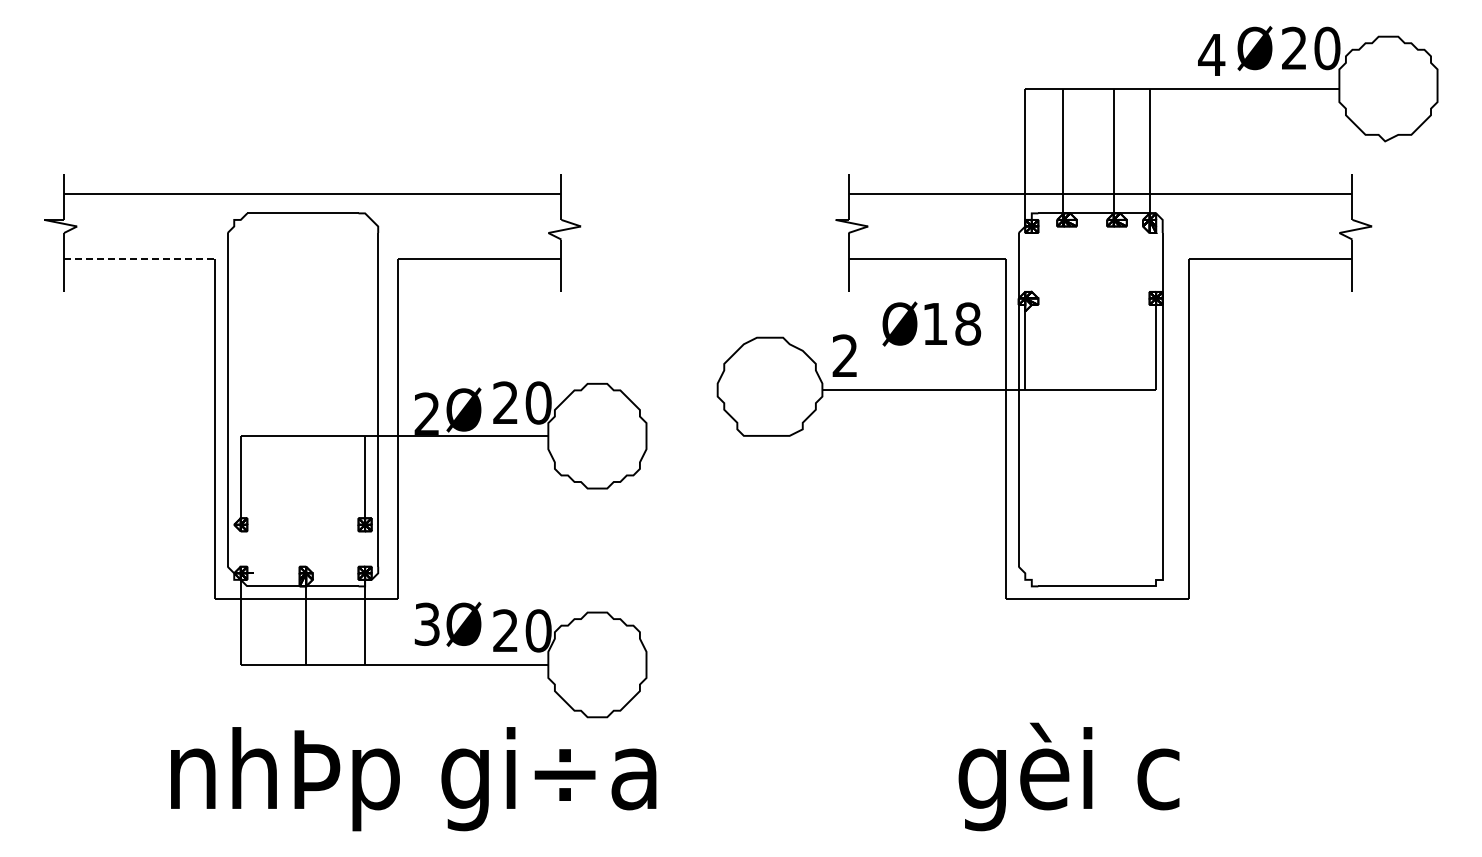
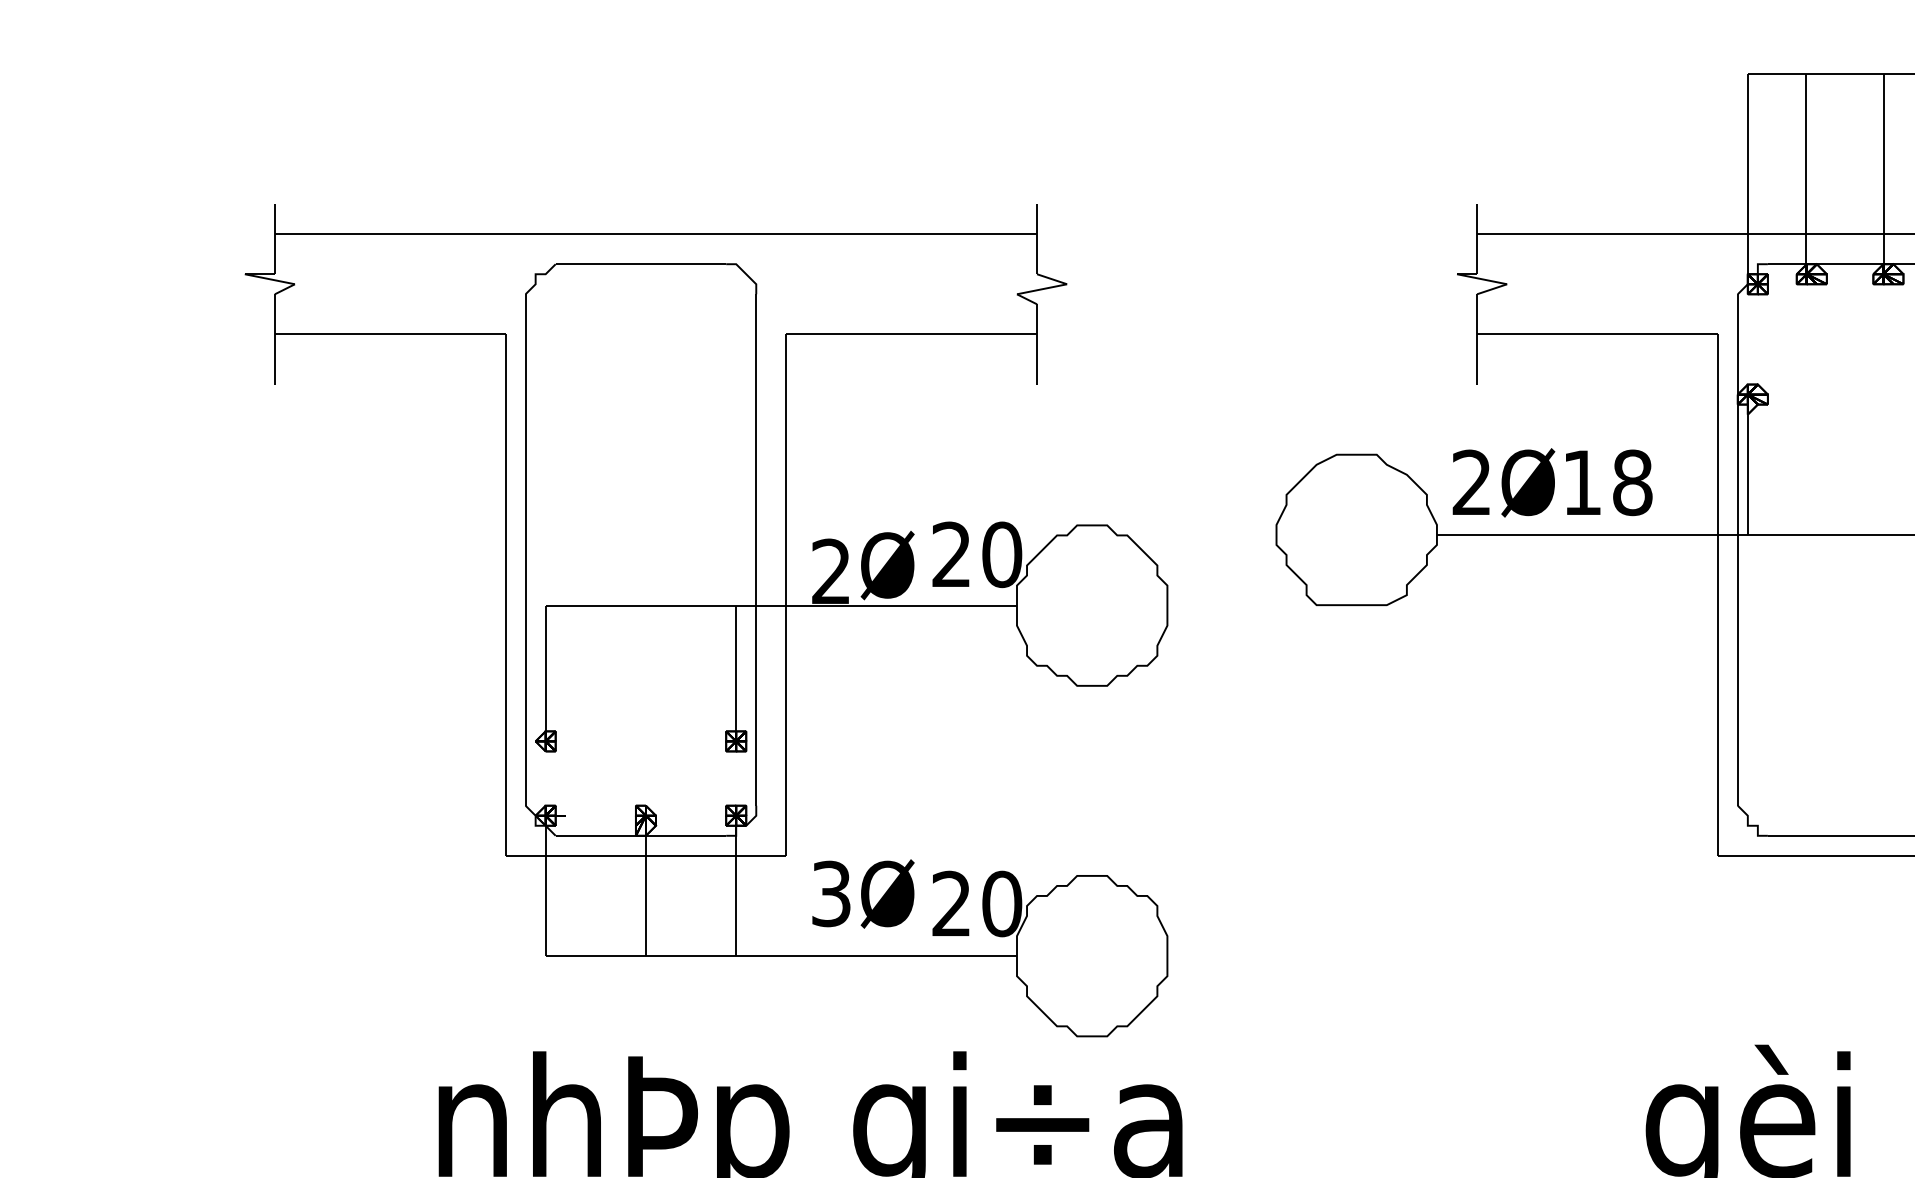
line: (139, 259) -> (390, 334), dashed -> solid
text: (931, 323) -> (1576, 481), moved

